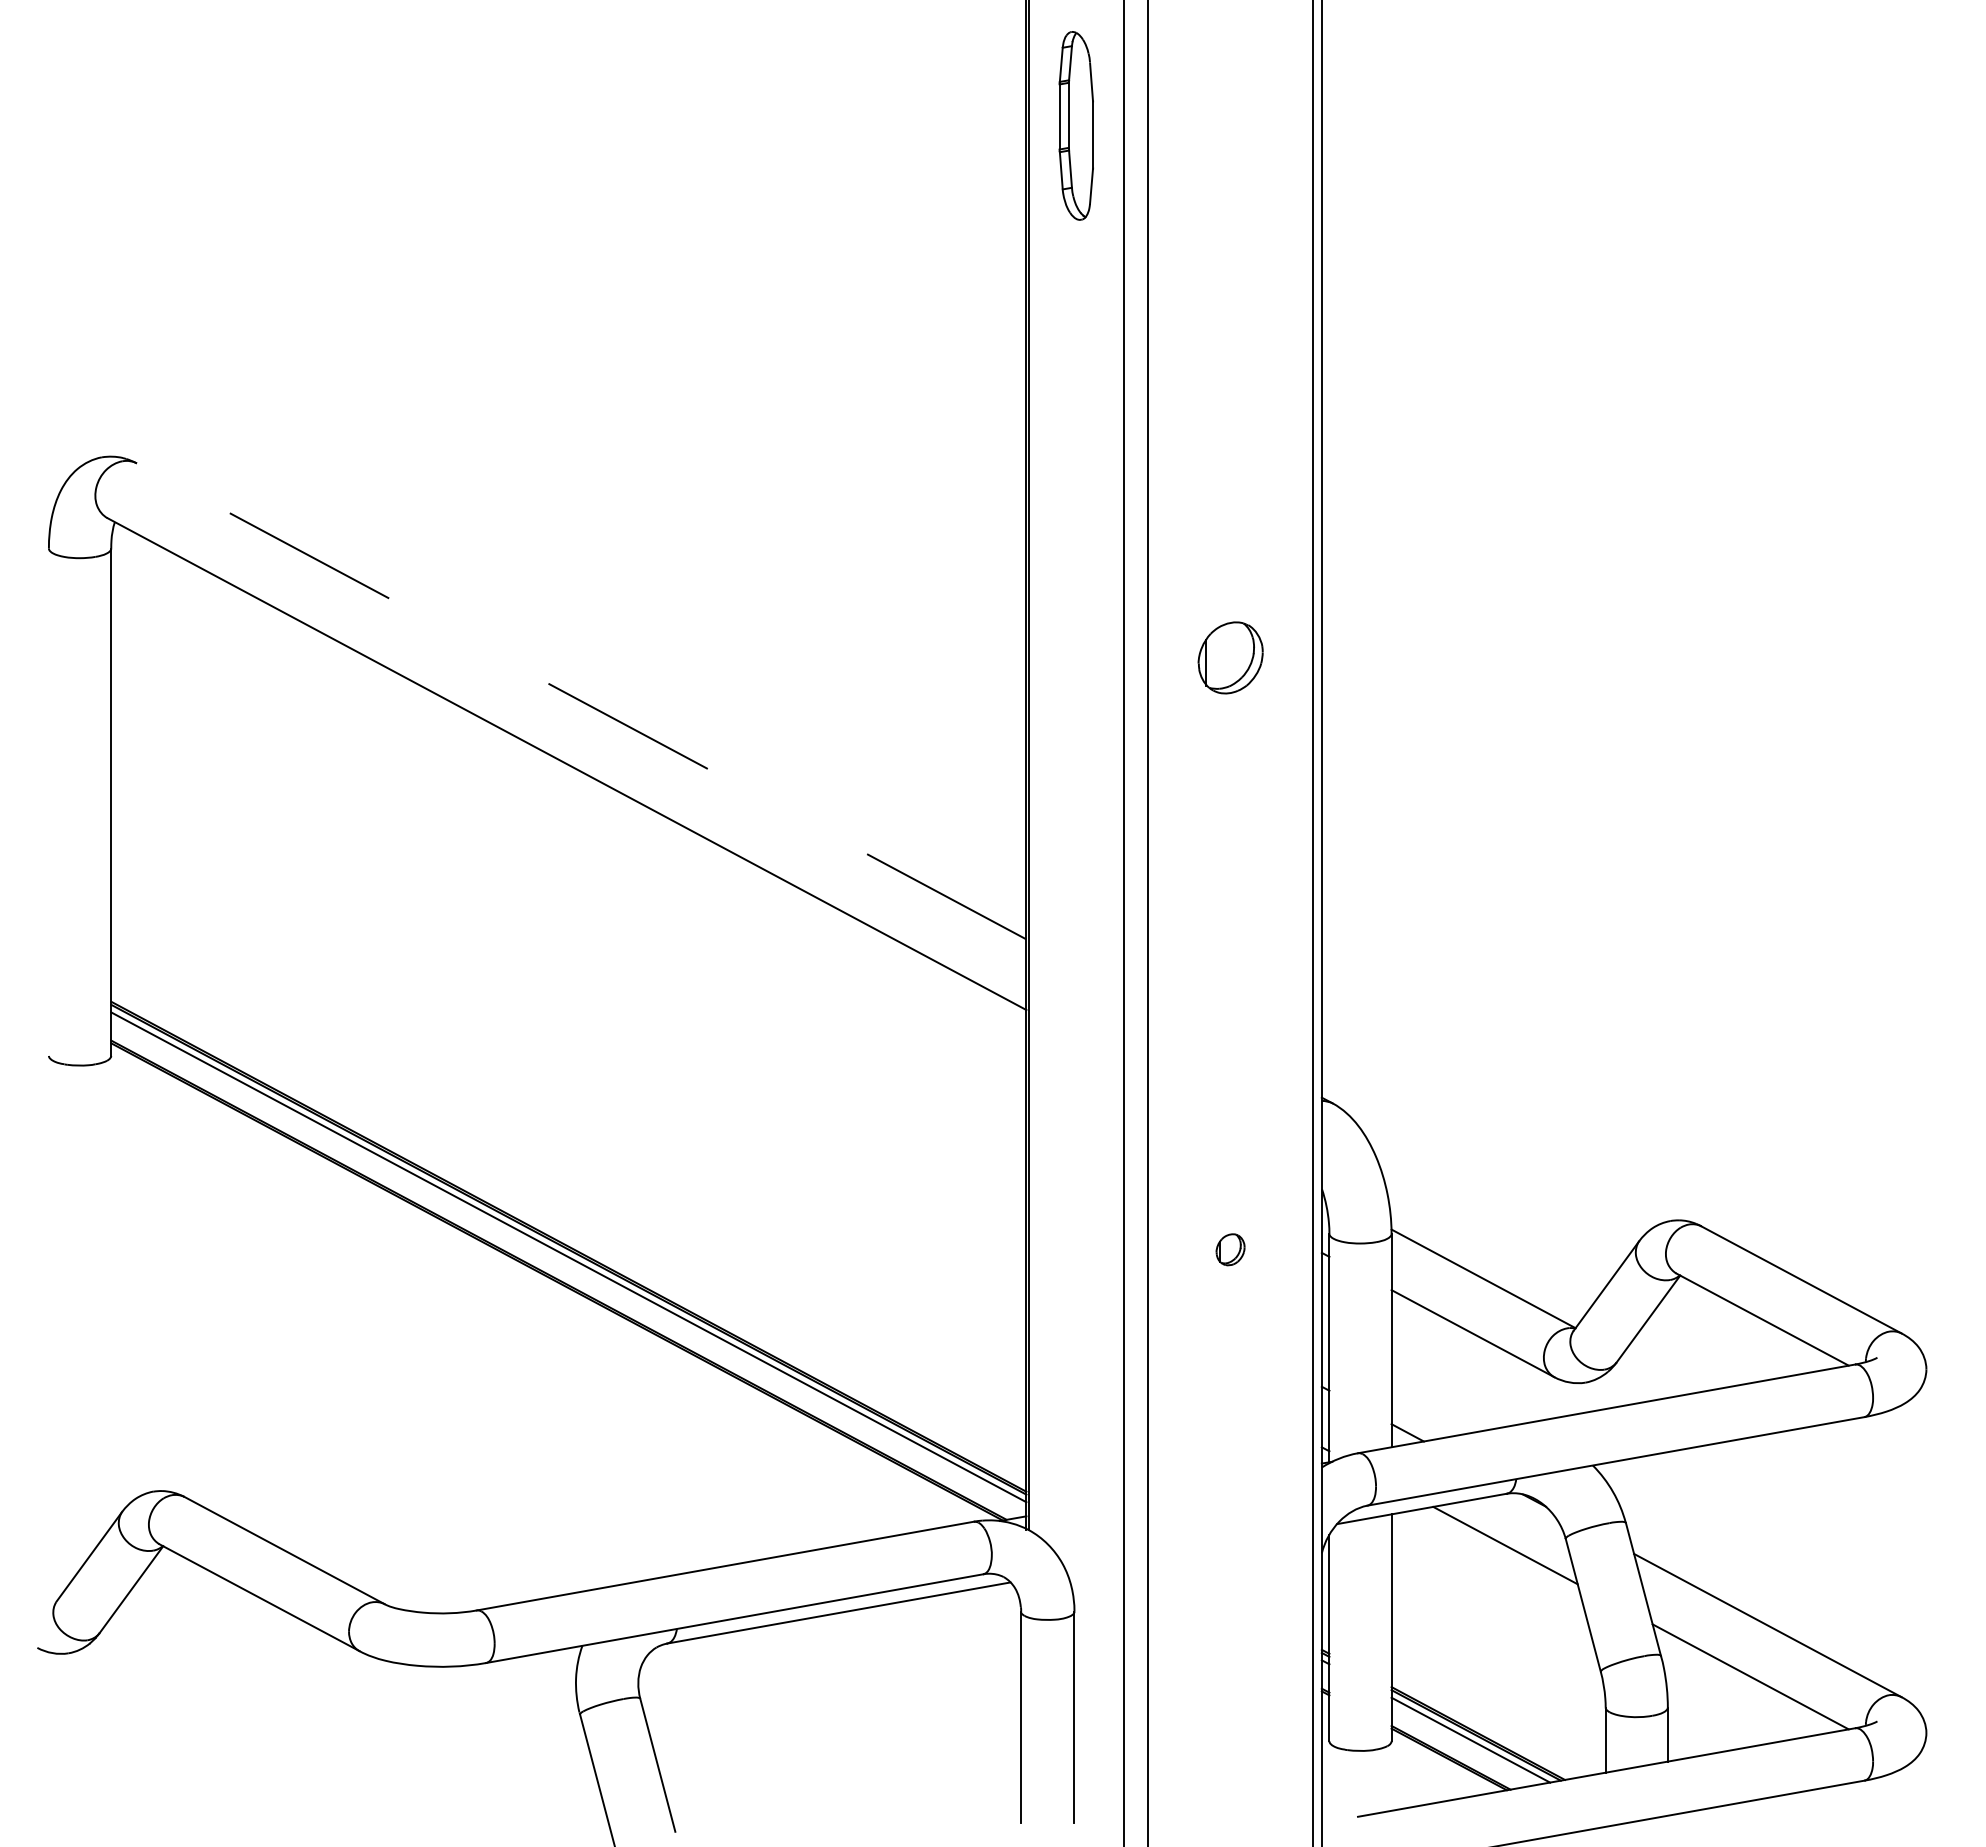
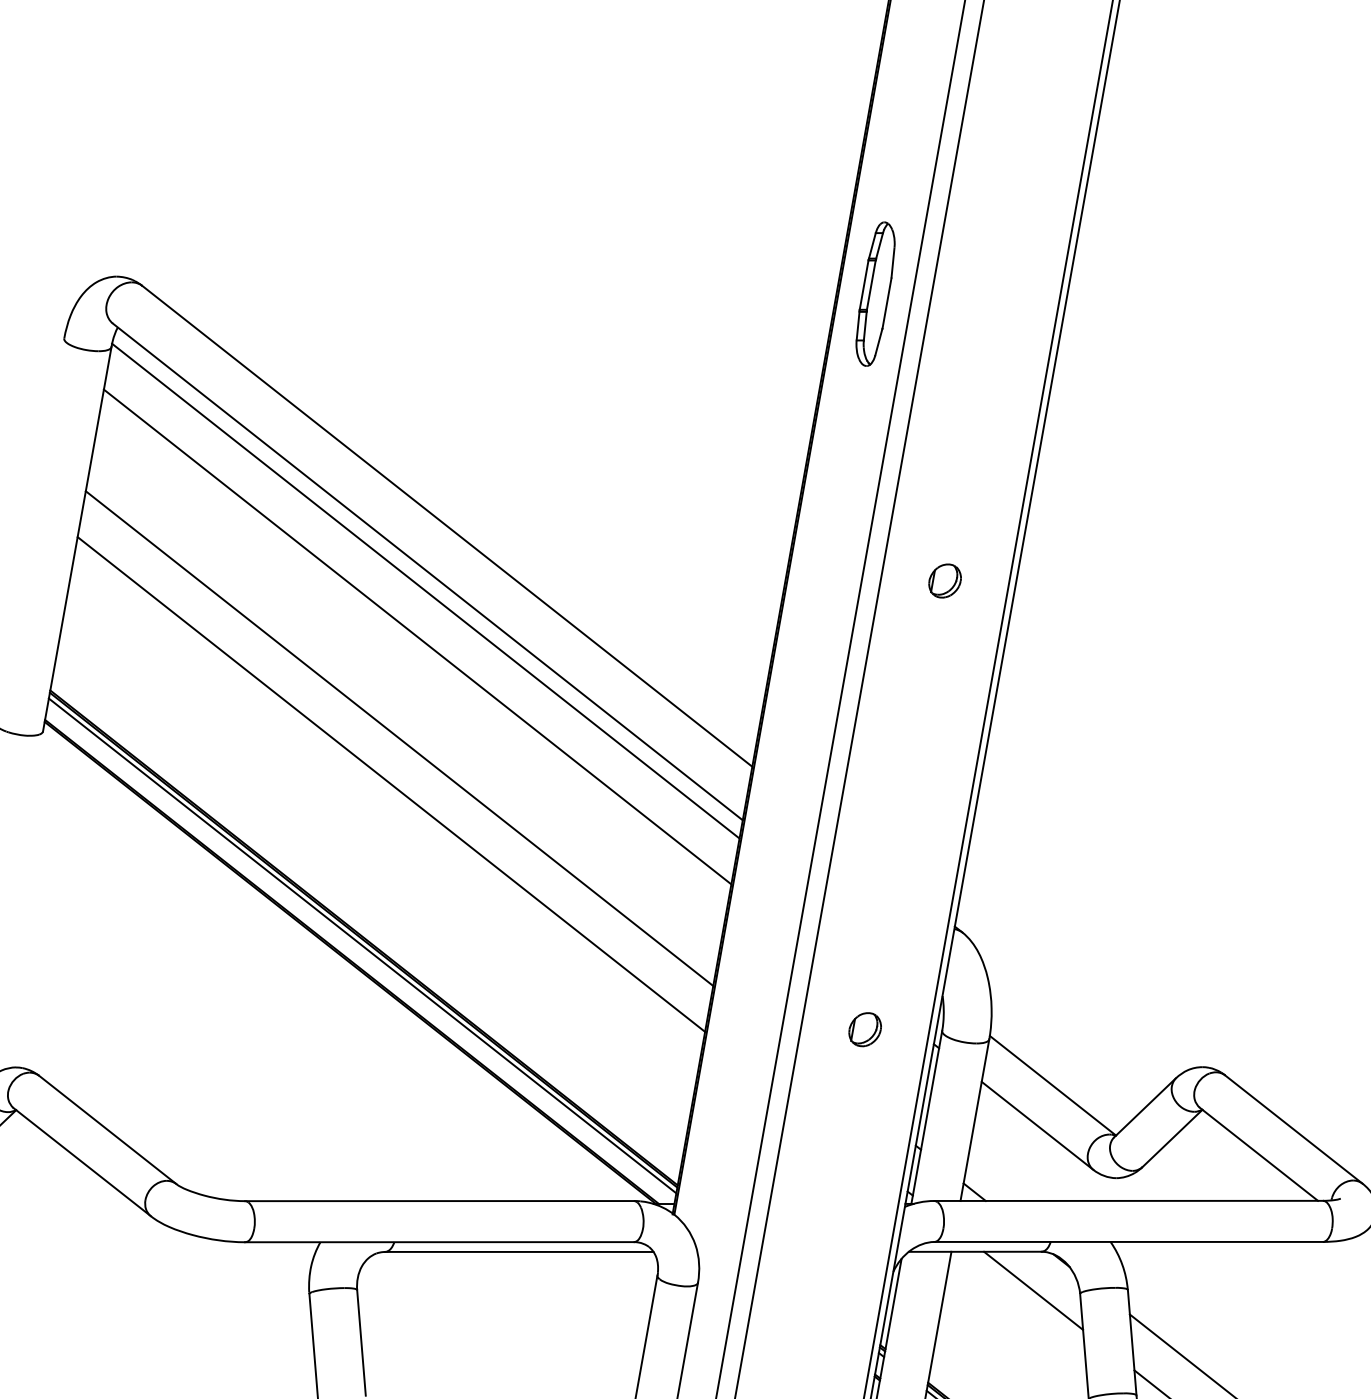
part: (1075, 125) -> (874, 293), moved
part: (1230, 657) -> (945, 580), size x0.62
line: (581, 701) -> (447, 526), dashed -> solid
line: (568, 789) -> (425, 591), added
line: (568, 849) -> (417, 636), added
line: (568, 983) -> (399, 738), added
line: (568, 1044) -> (391, 784), added
part: (1230, 1249) -> (865, 1029), size x1.43

